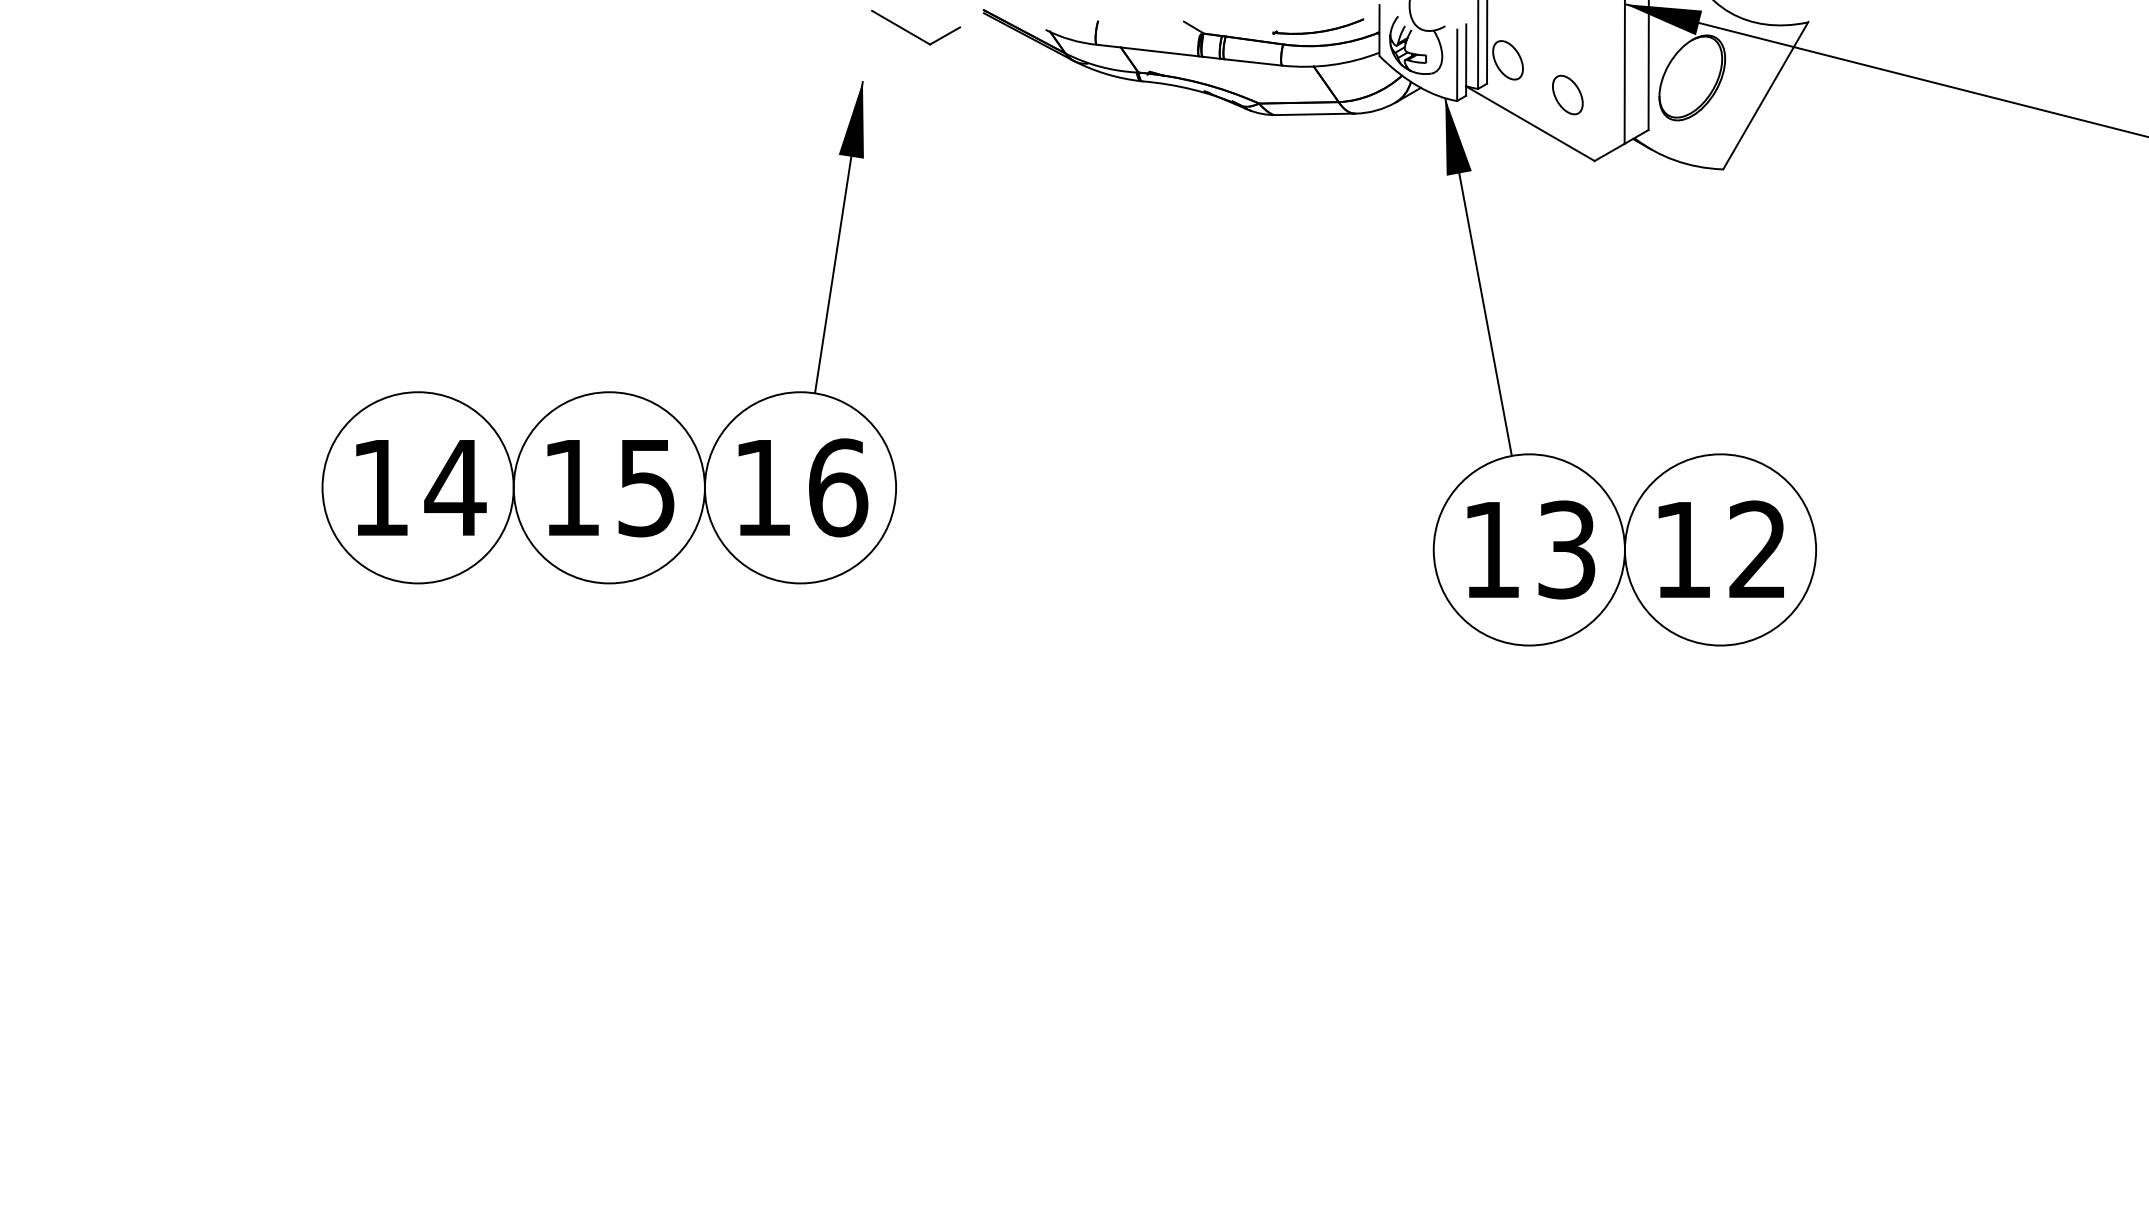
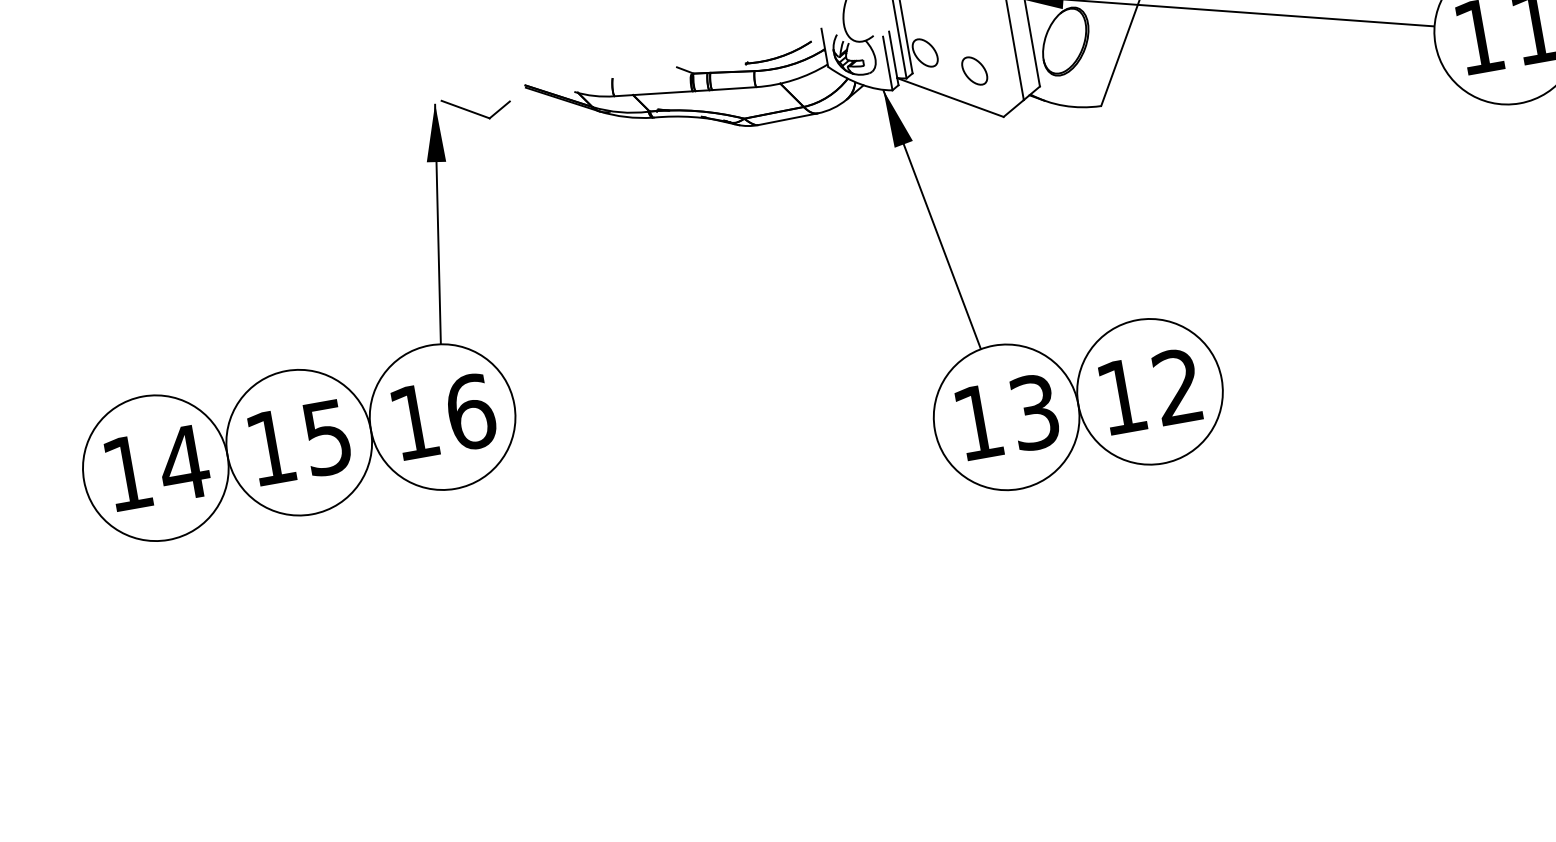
part: (608, 391) -> (285, 370), moved

